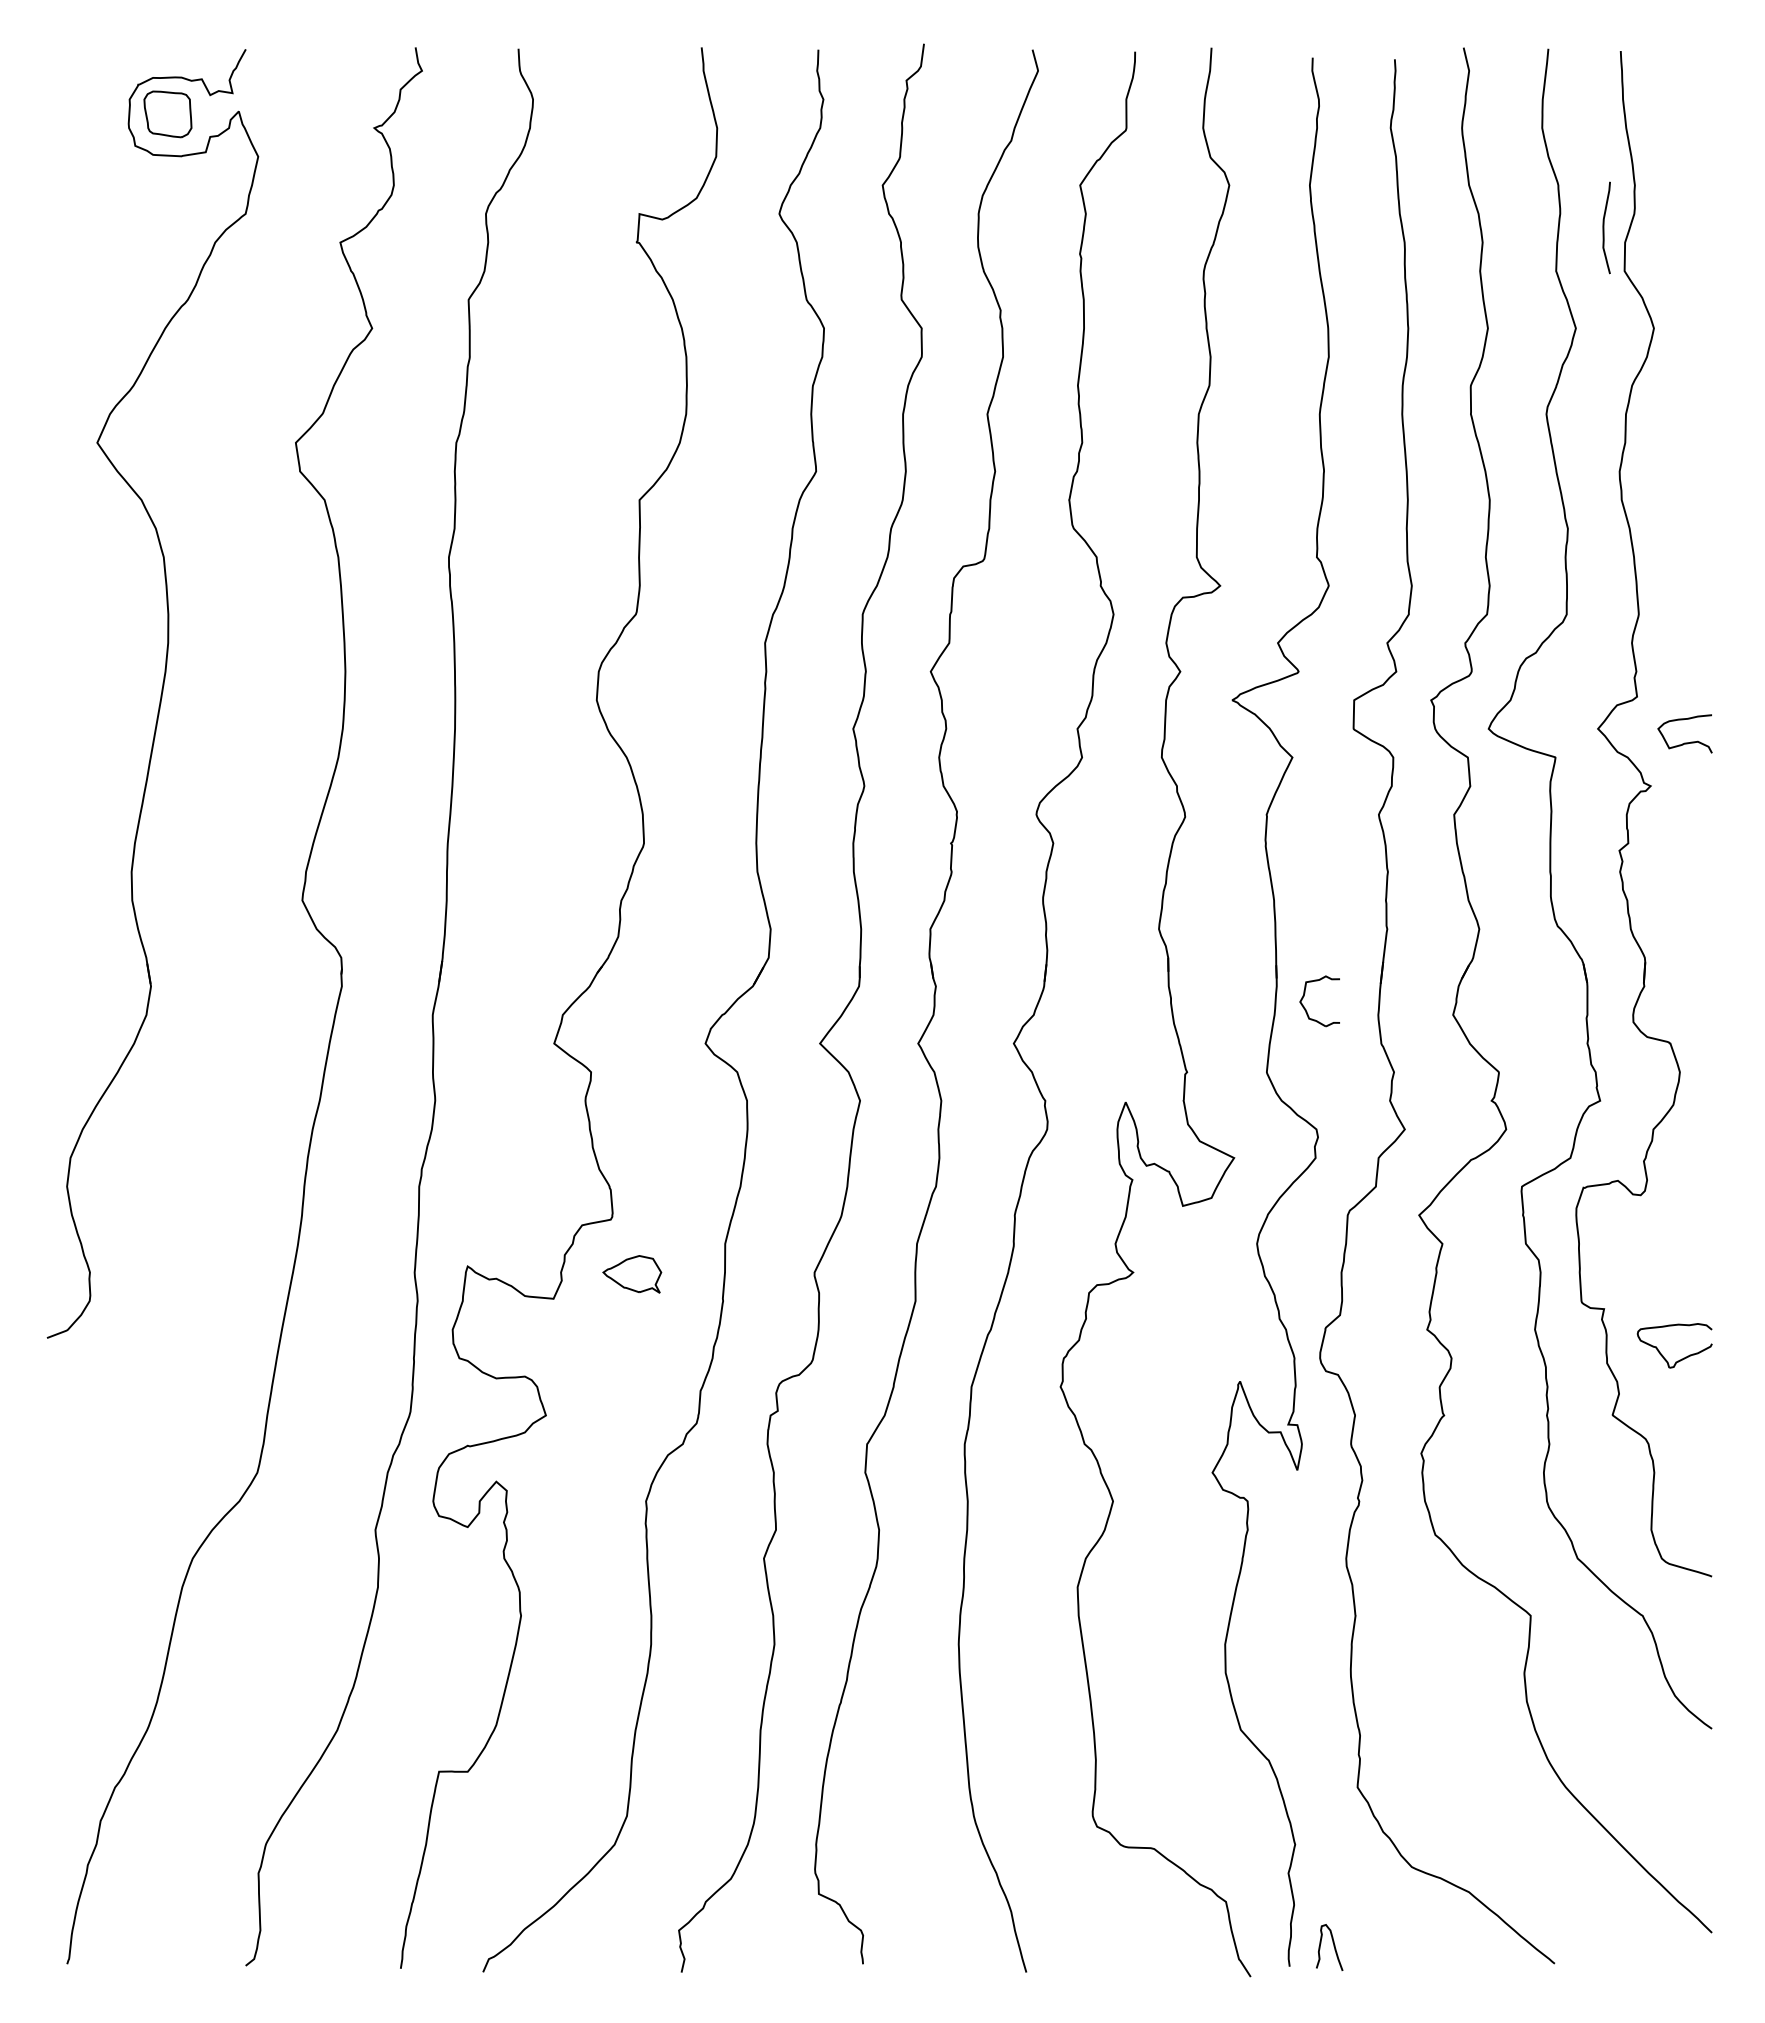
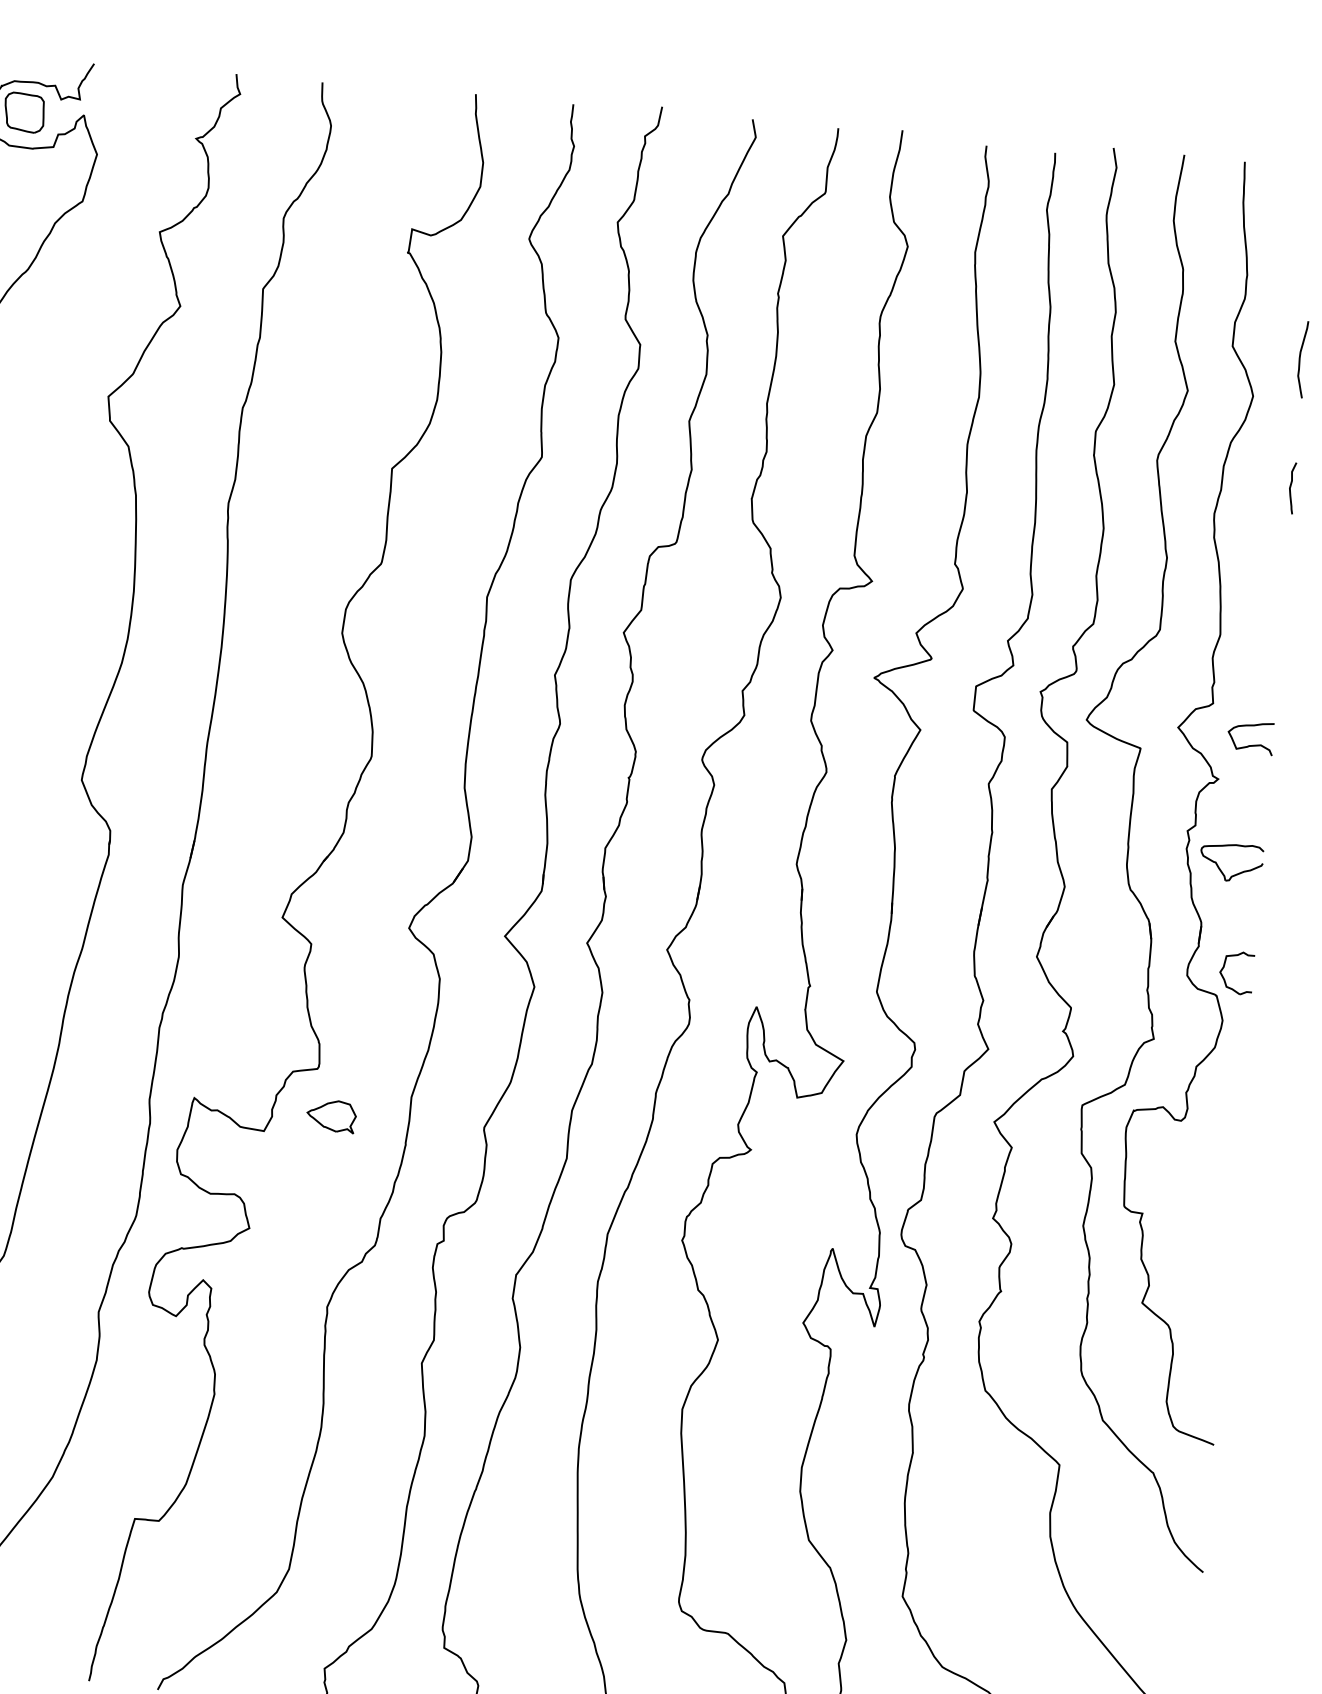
curve: (1604, 227) -> (1300, 359), moved
curve: (1707, 433) -> (1290, 488), added
part: (1306, 1009) -> (1224, 978), moved
part: (1681, 1358) -> (1236, 873), moved

